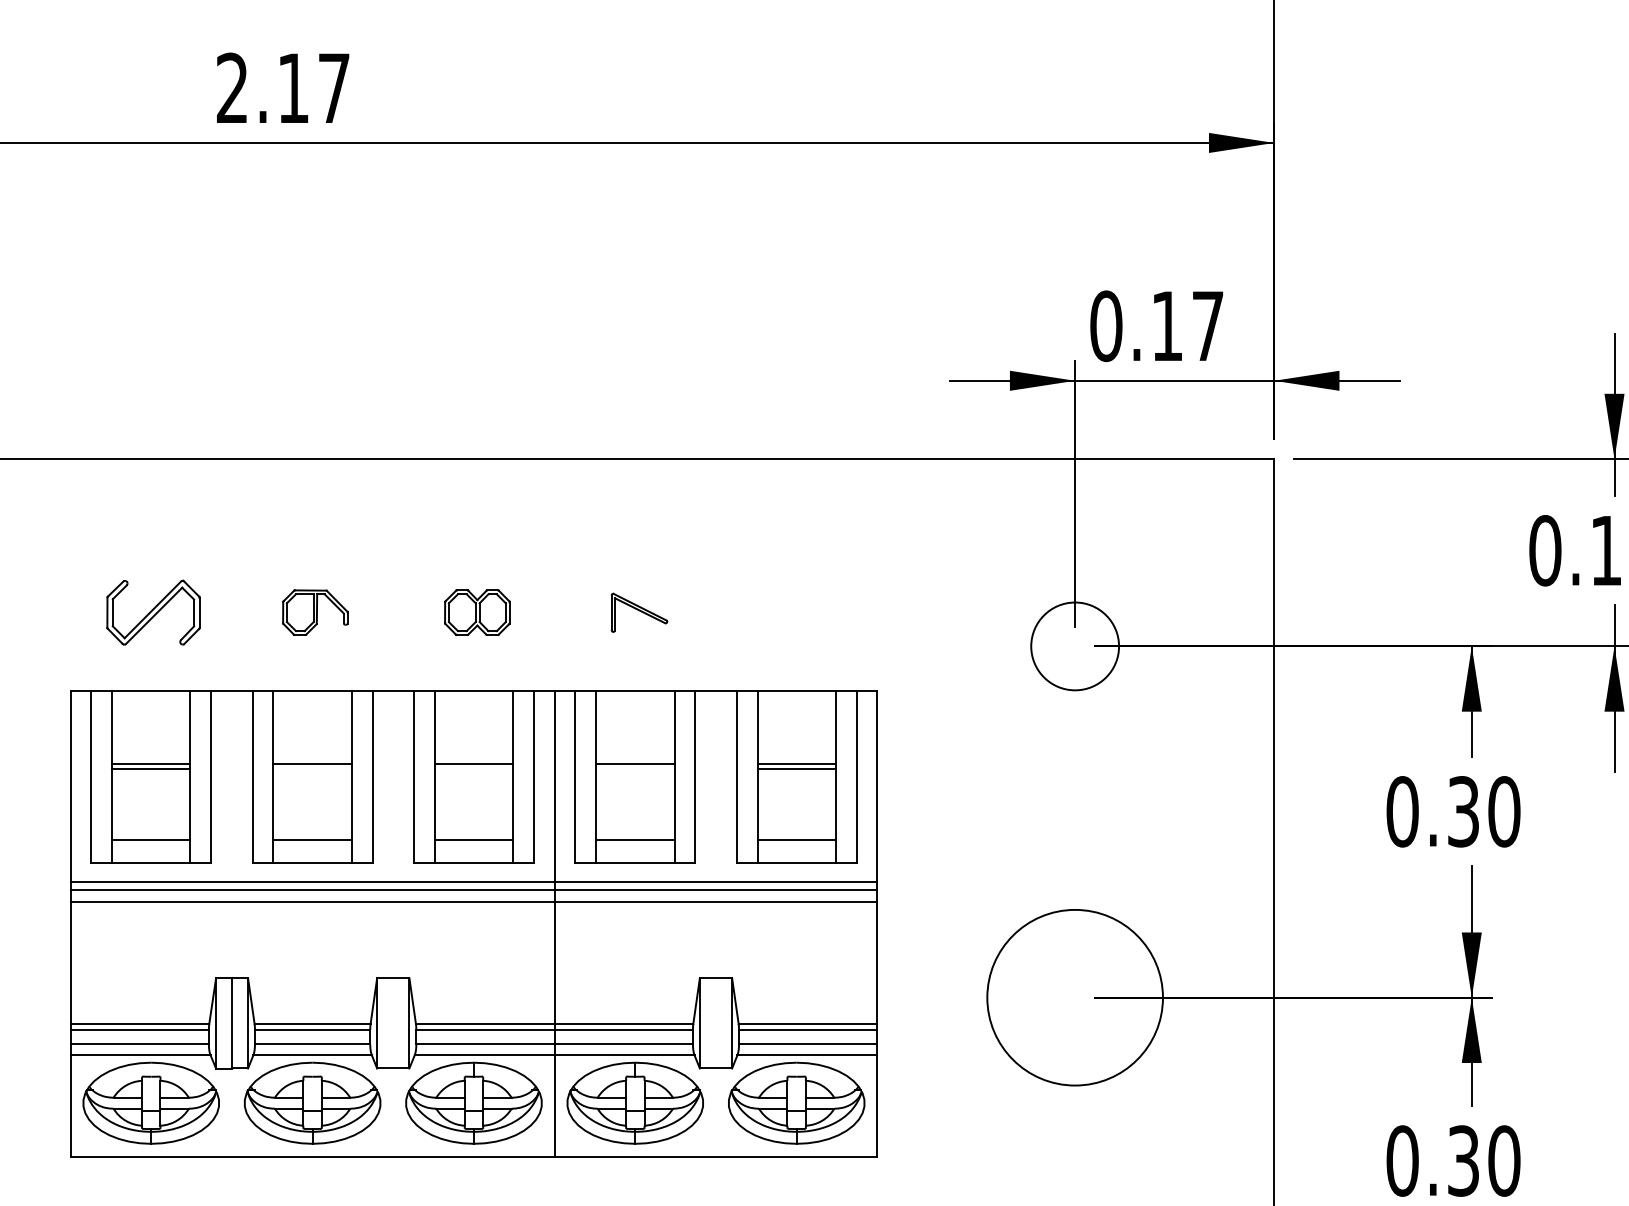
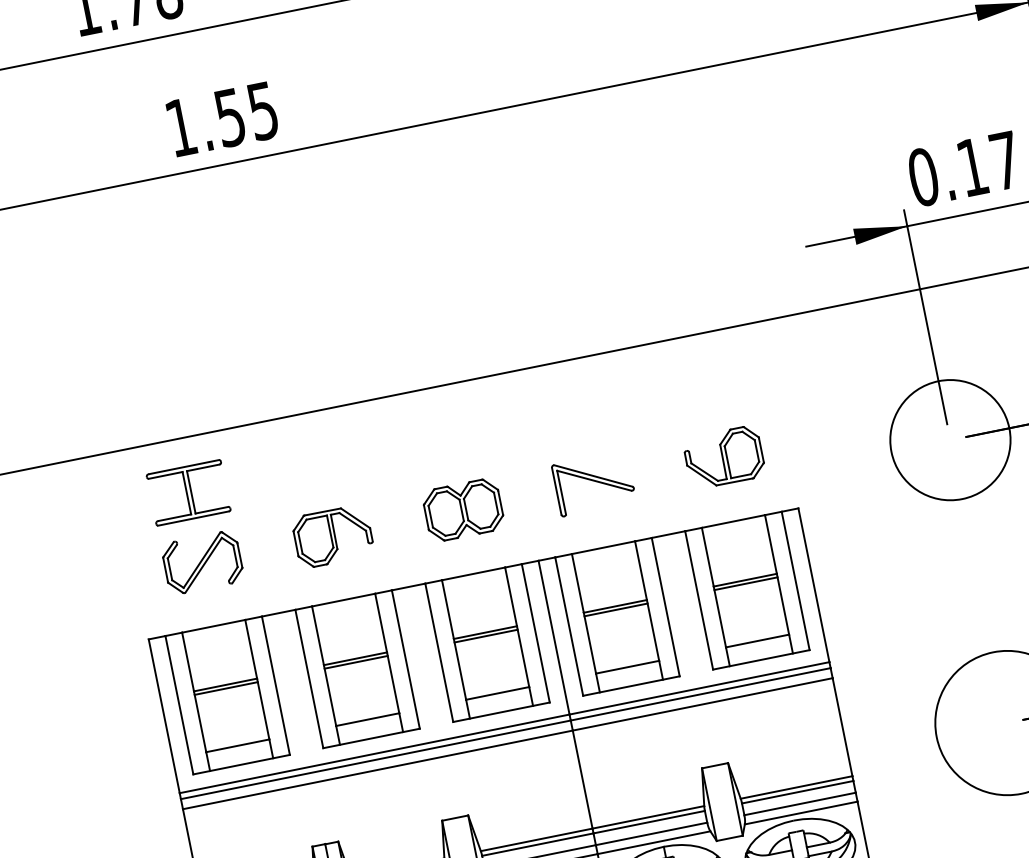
text: (283, 88) -> (222, 119), 2.17 -> 1.55
part: (153, 525) -> (188, 492), added
part: (315, 612) -> (333, 536), size x1.43
part: (477, 612) -> (463, 509), size x1.43
part: (639, 612) -> (594, 483), size x1.67
part: (800, 612) -> (723, 457), added
circle: (1074, 646) -> (949, 440), size x1.67
line: (312, 768) -> (356, 662), added
line: (473, 768) -> (485, 636), added
line: (635, 768) -> (616, 609), added

